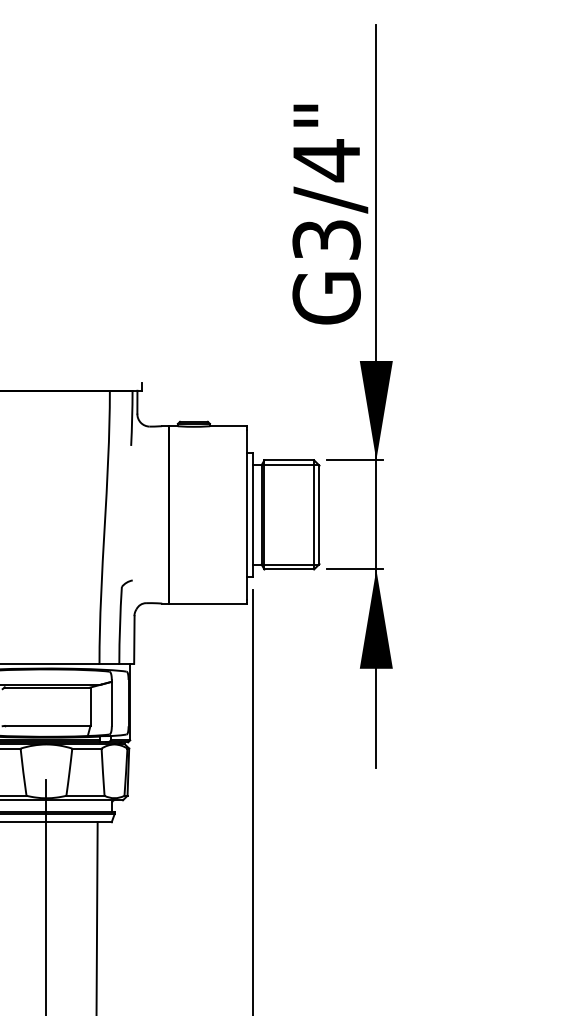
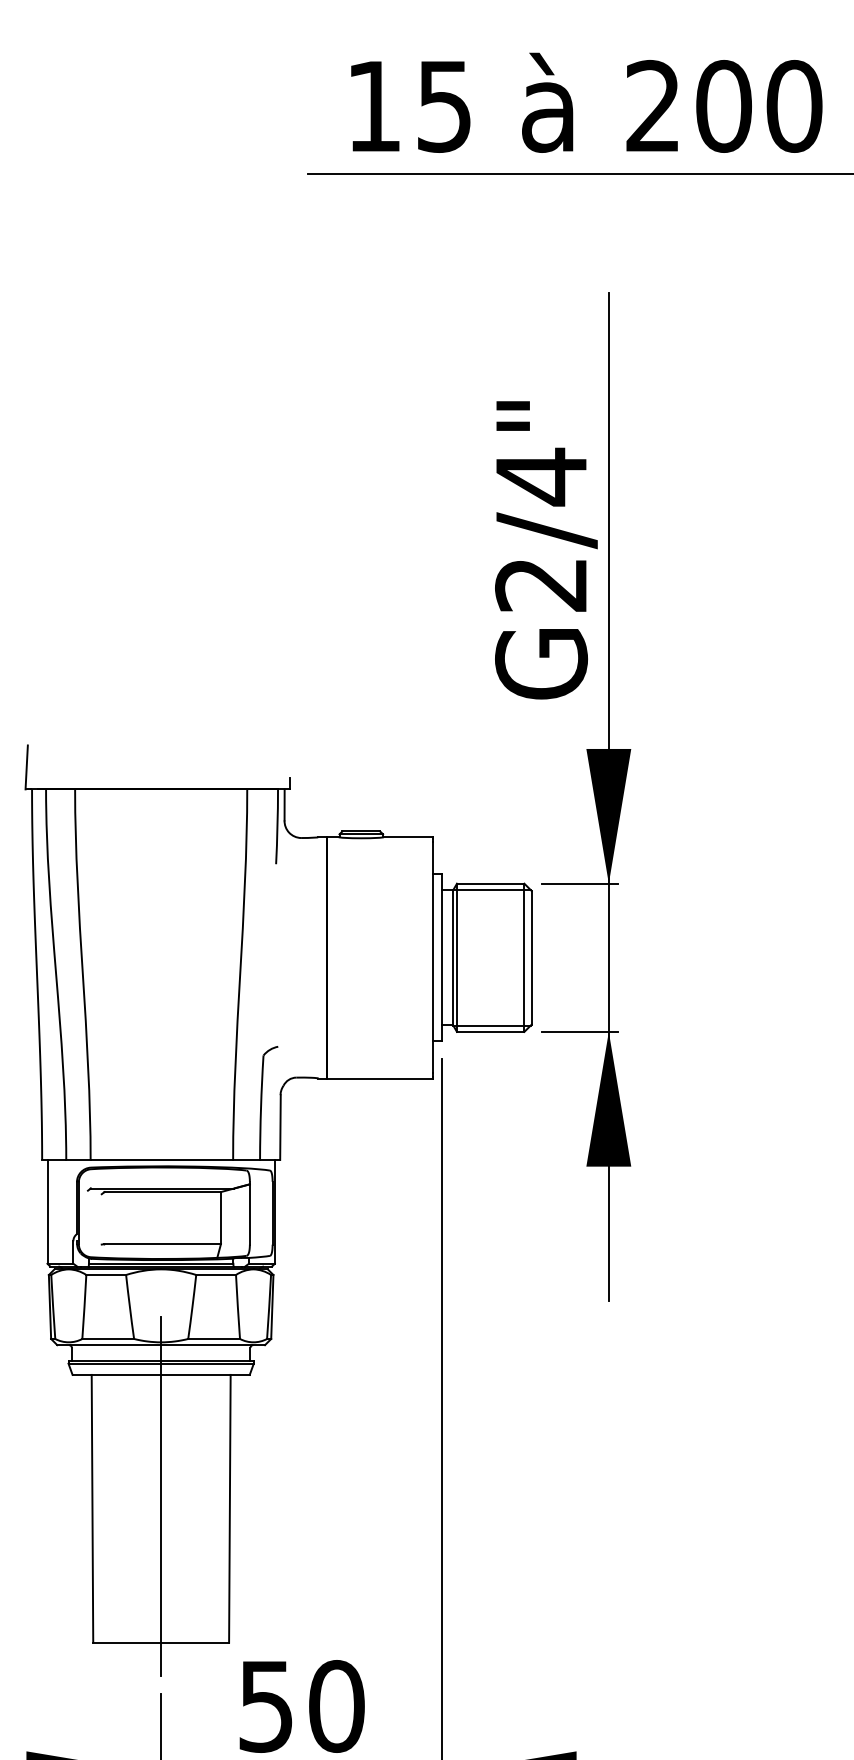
text: (326, 239) -> (541, 584), G3/4" -> G2/4"

